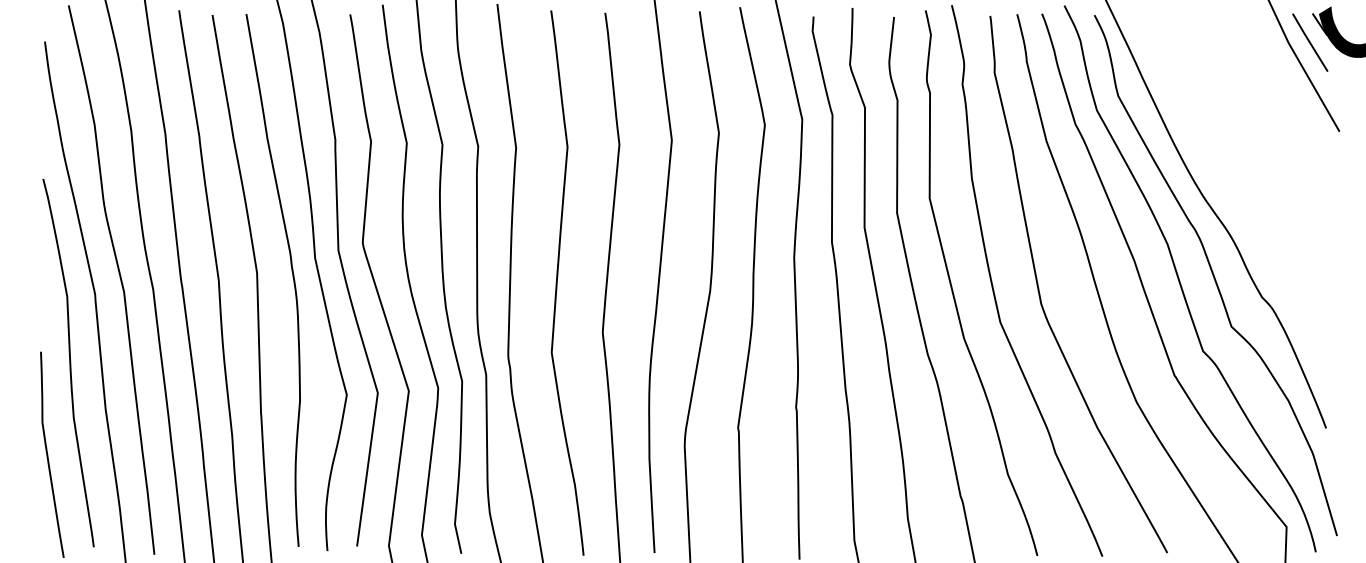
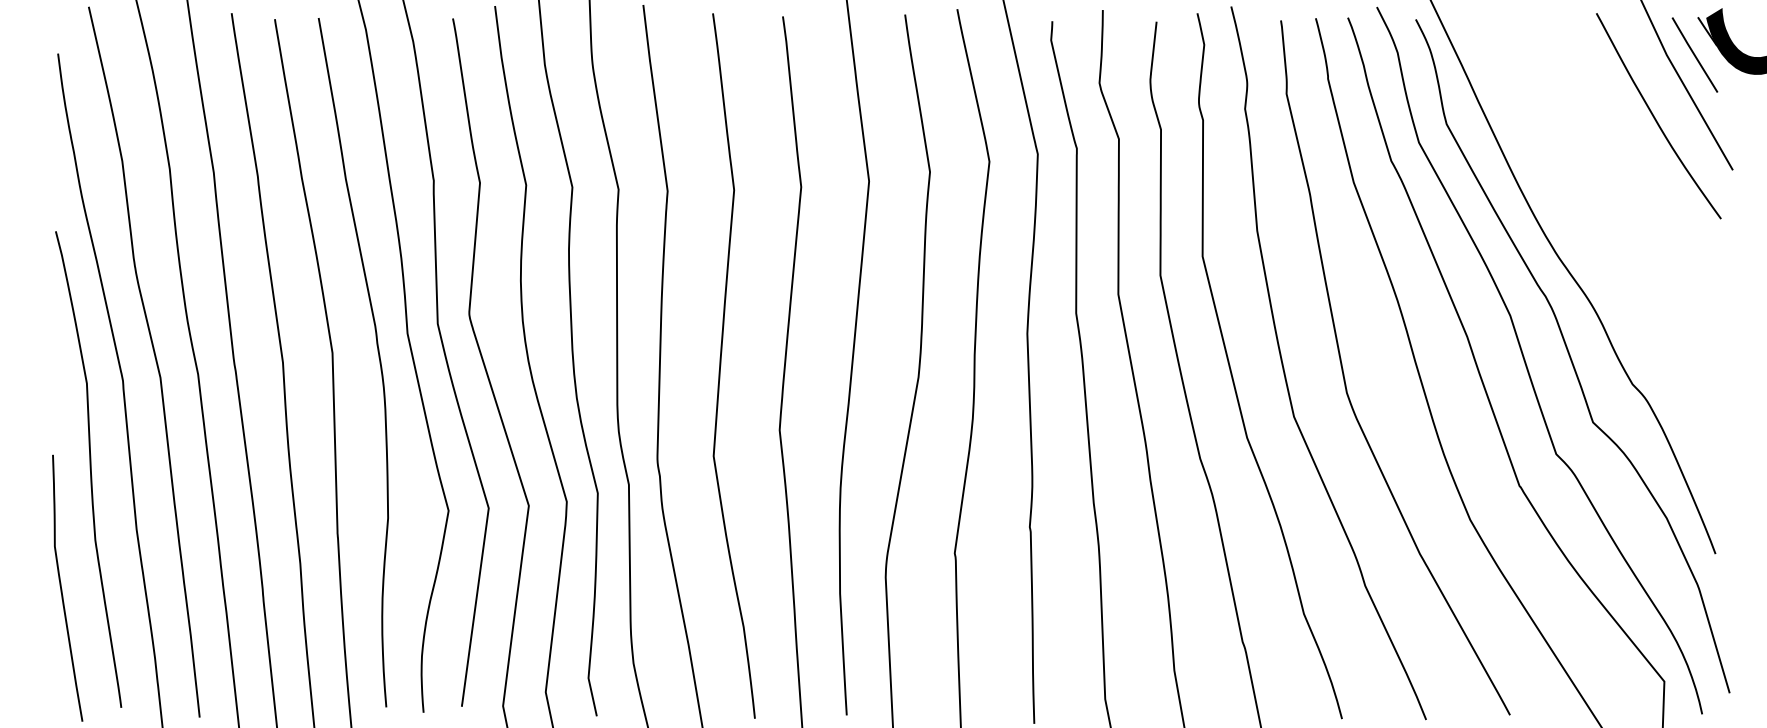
curve: (1279, 90) -> (1655, 117), added

